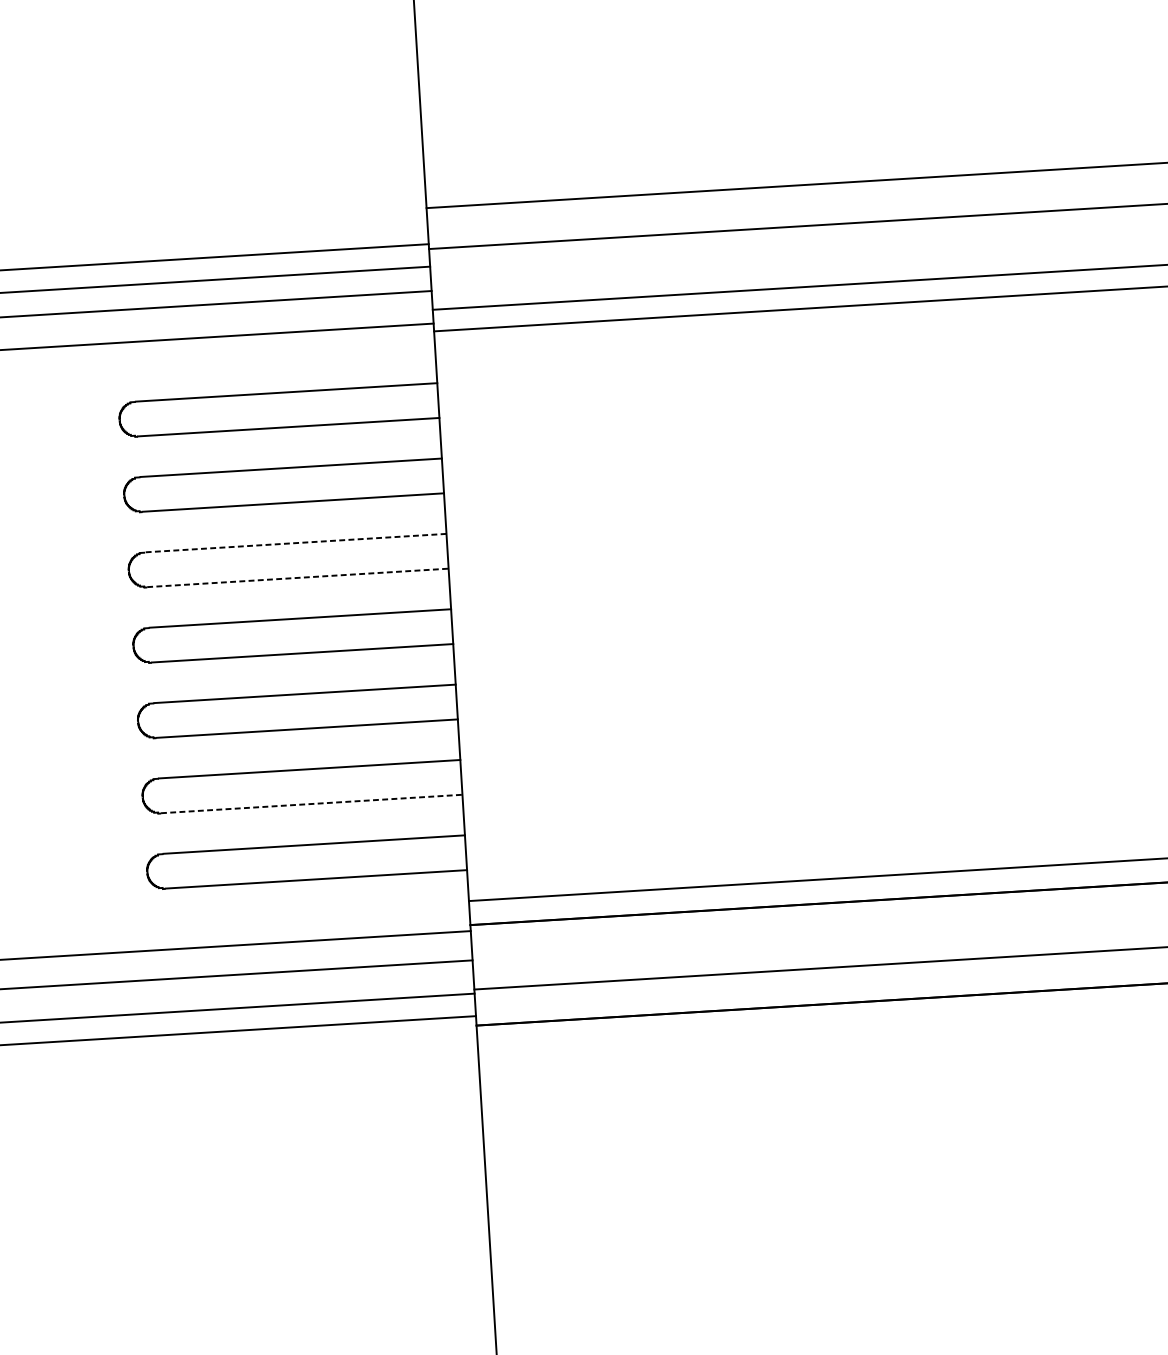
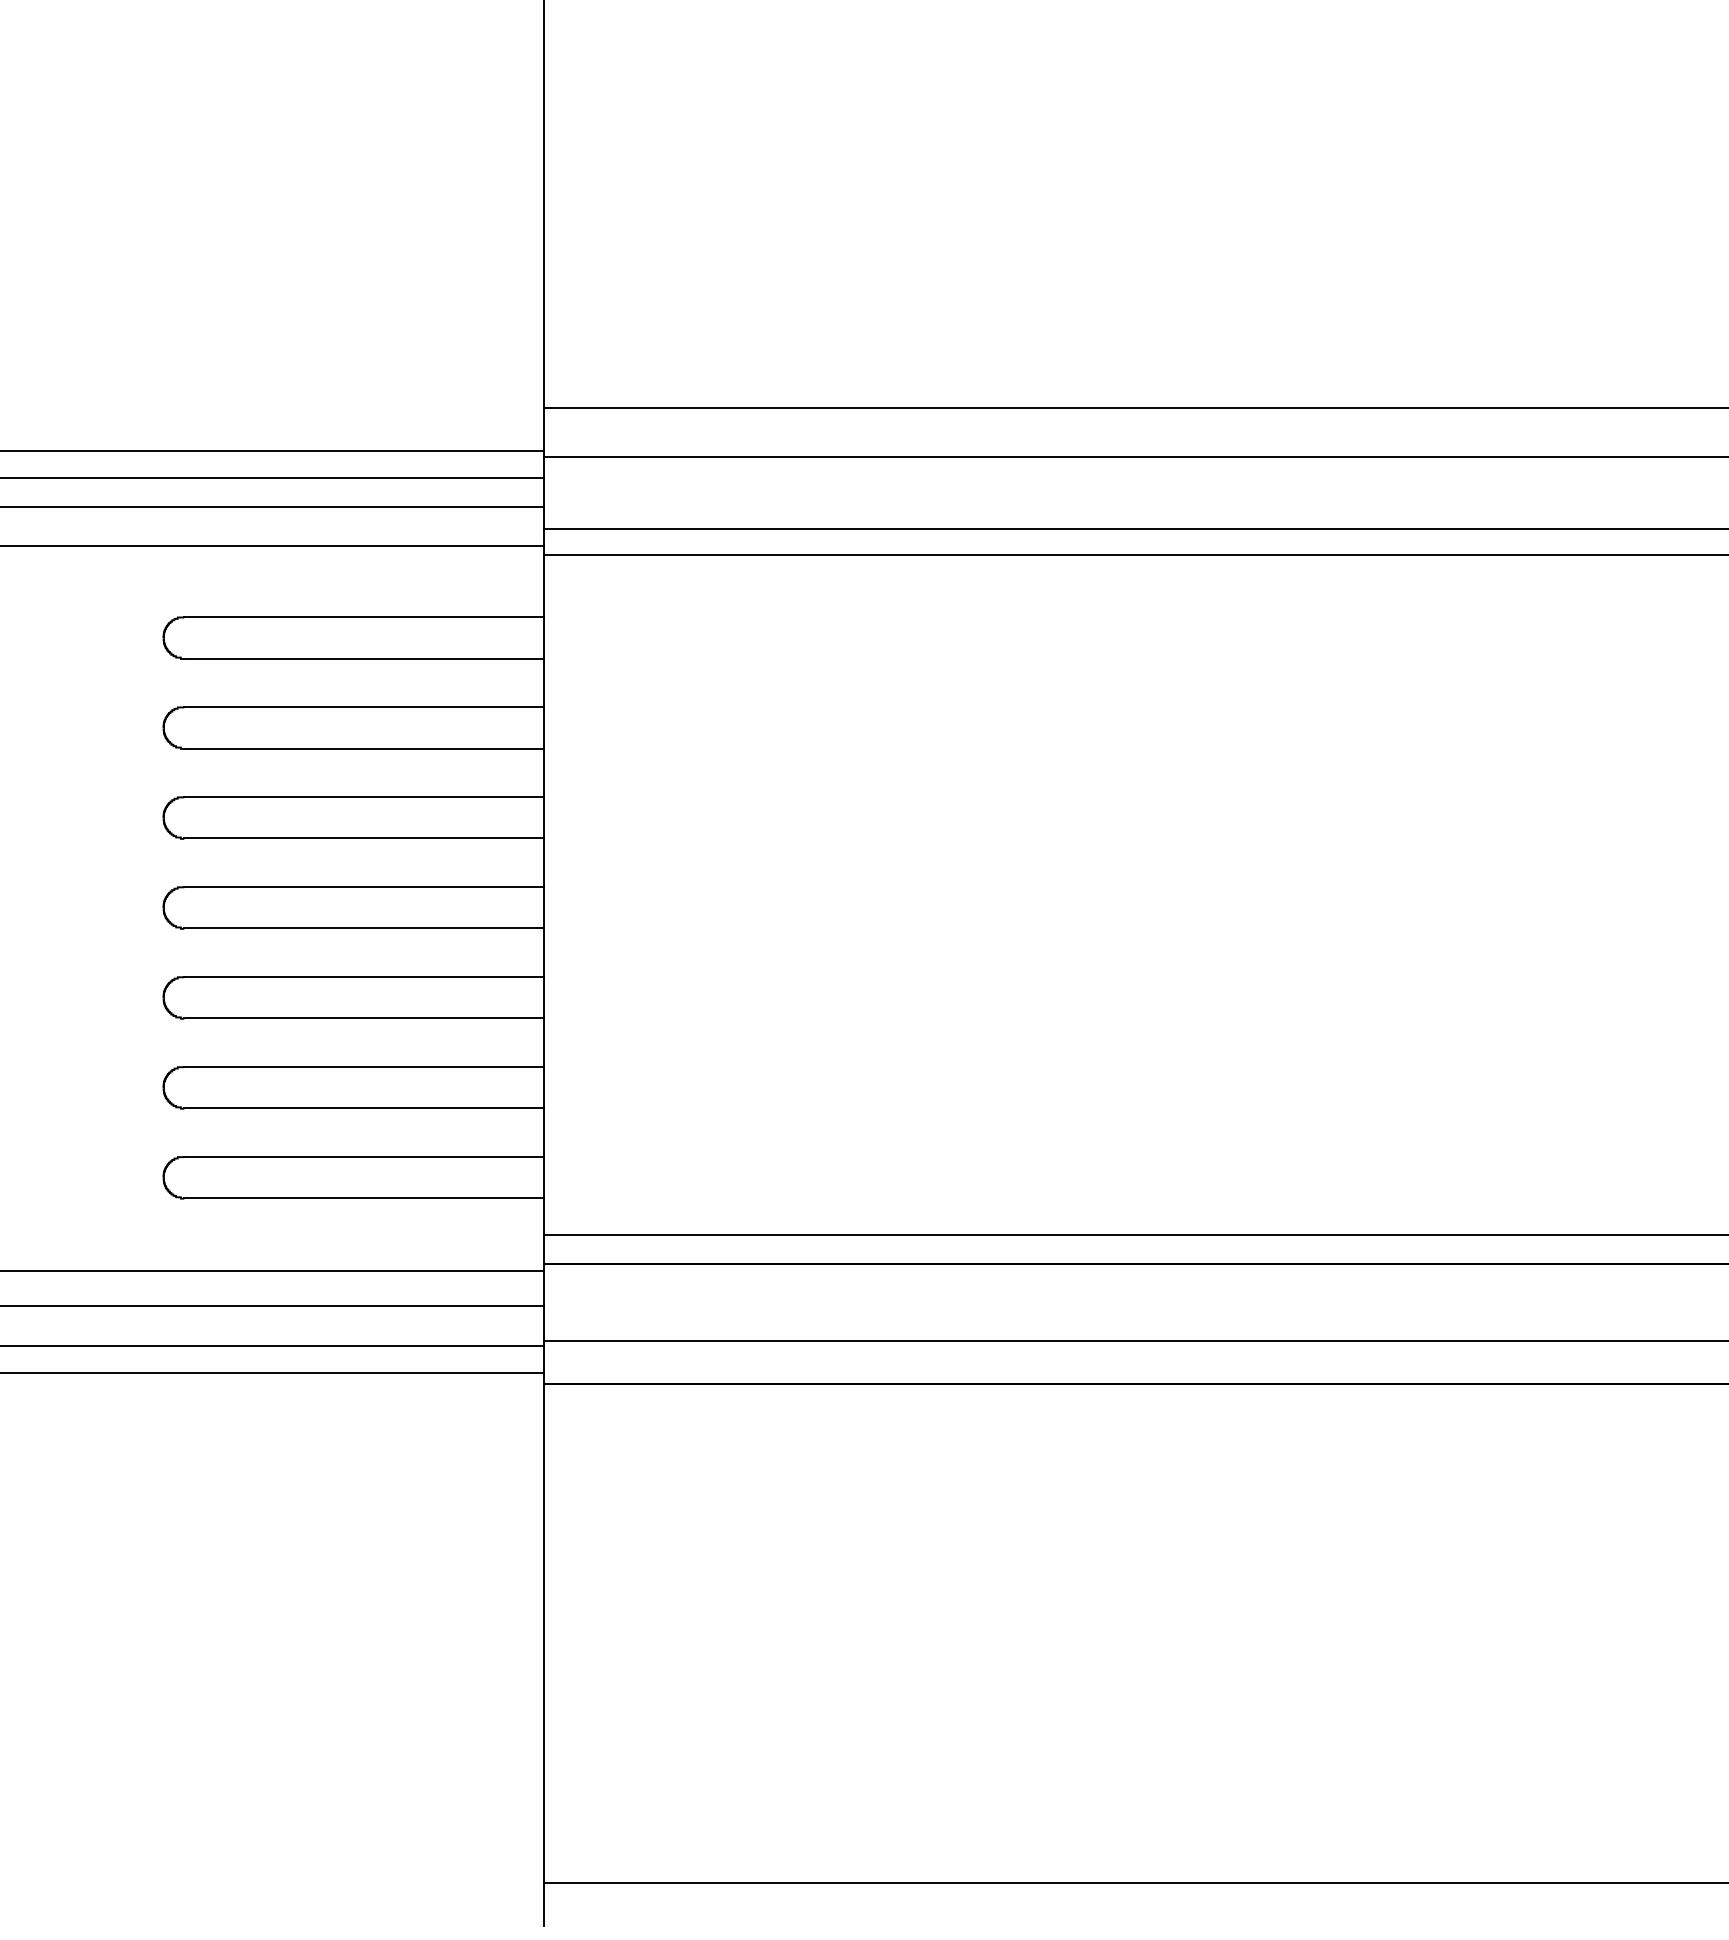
line: (296, 542) -> (364, 796), dashed -> solid
line: (298, 577) -> (364, 838), dashed -> solid
line: (312, 804) -> (364, 1108), dashed -> solid

